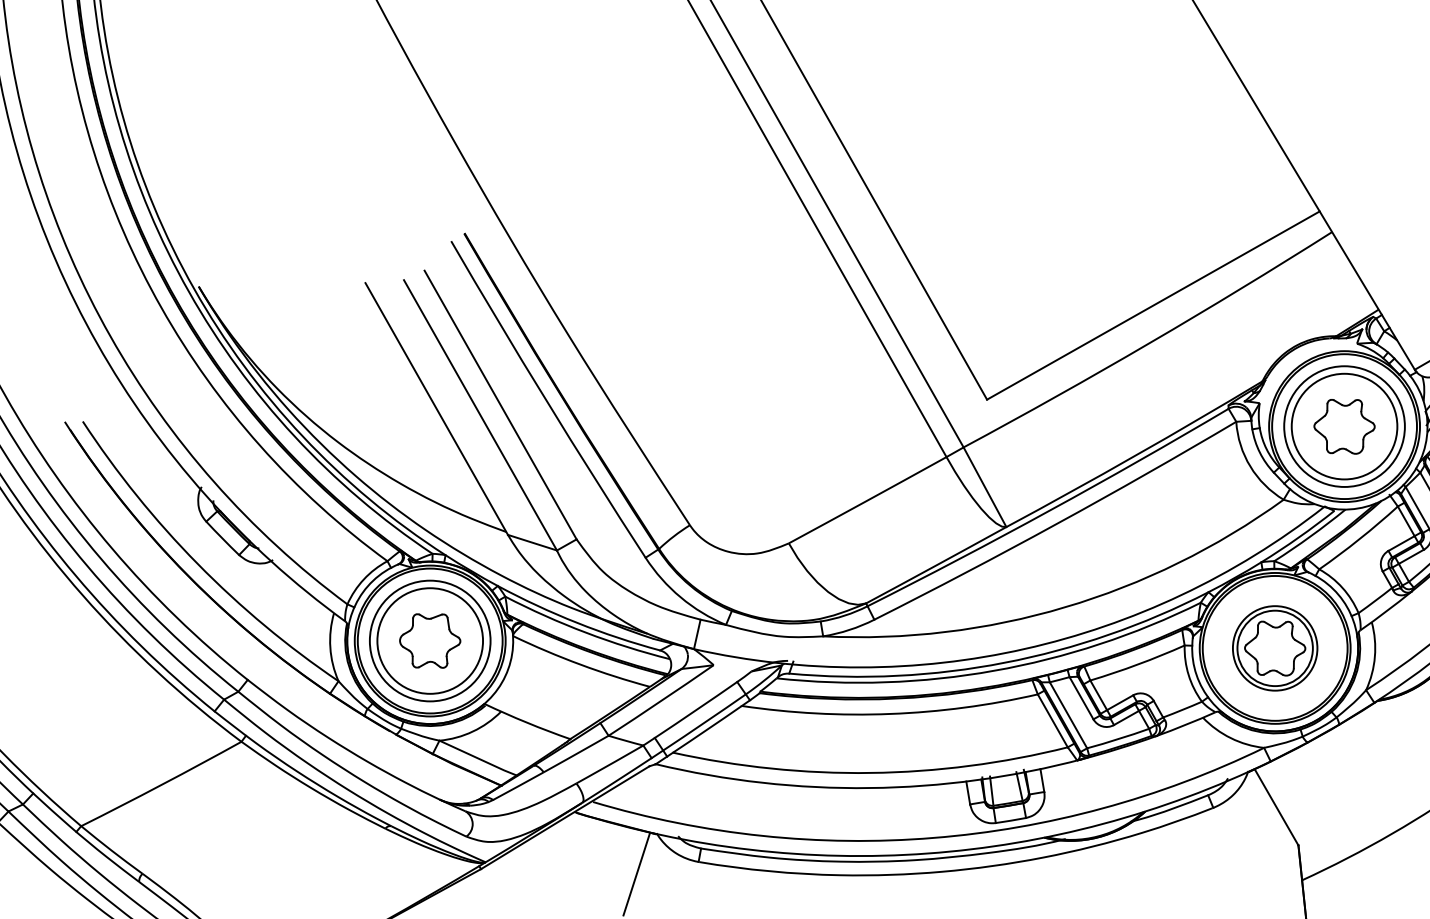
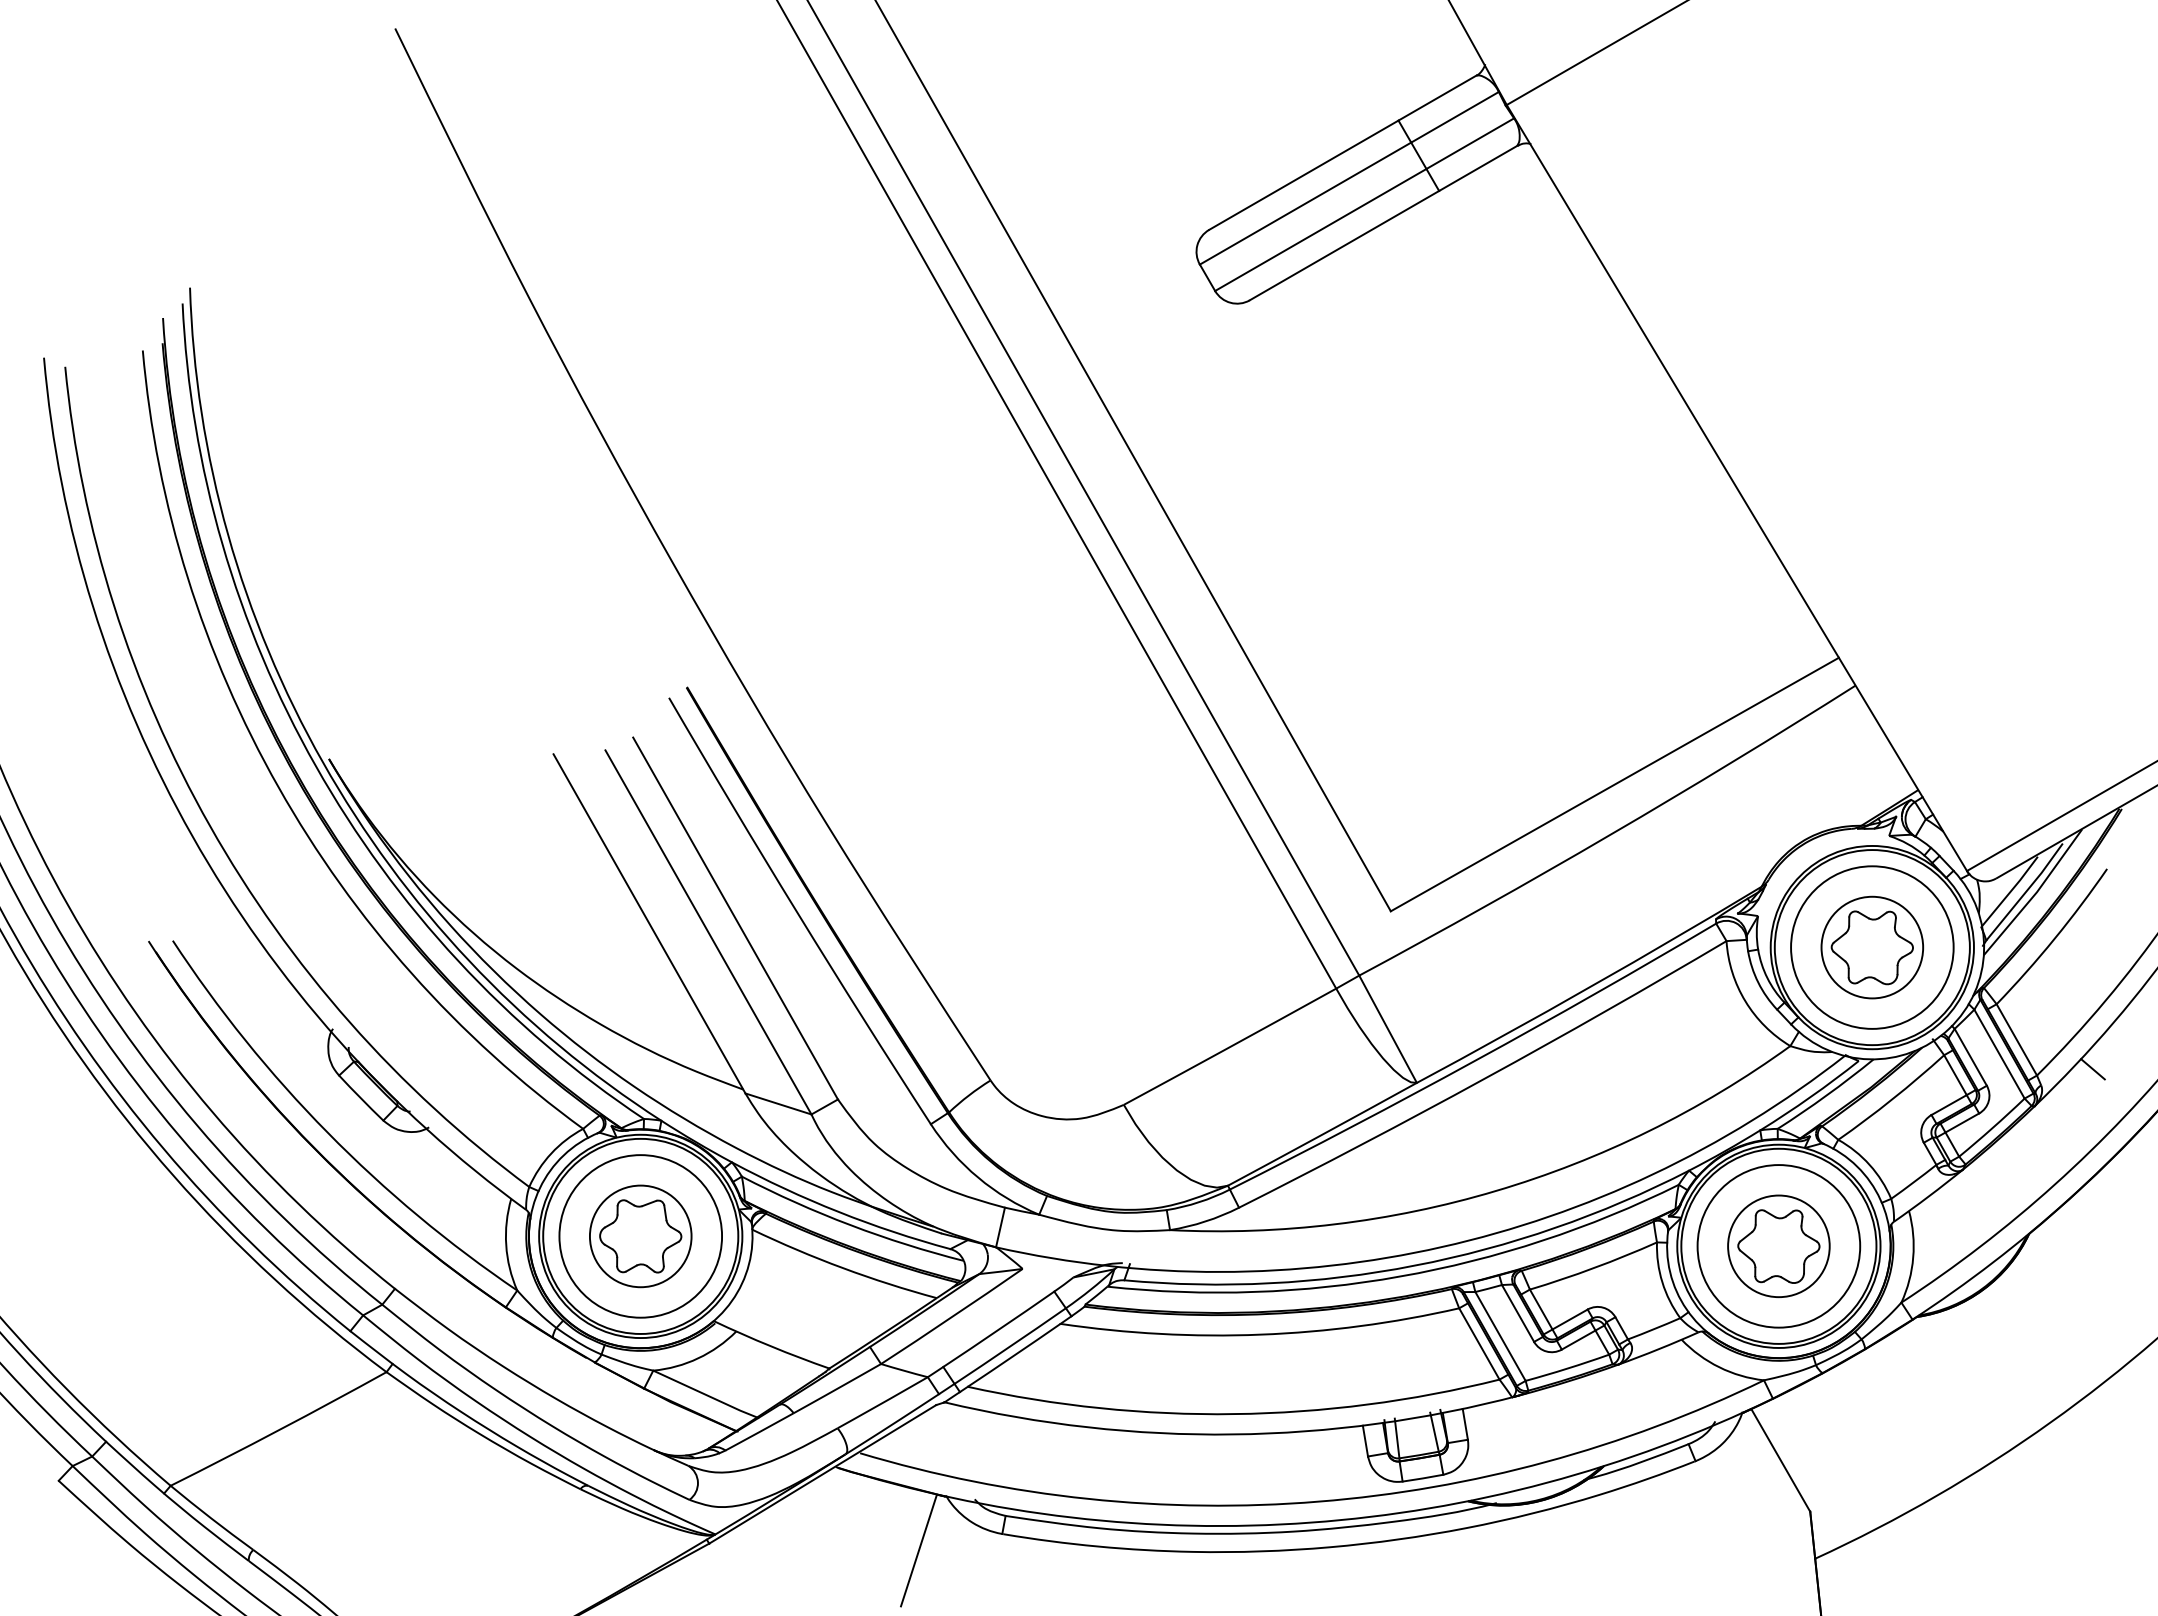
circle: (1344, 426) -> (1872, 947), size x0.71
circle: (430, 641) -> (640, 1236), size x0.71
circle: (1274, 648) -> (1778, 1246), size x1.43

